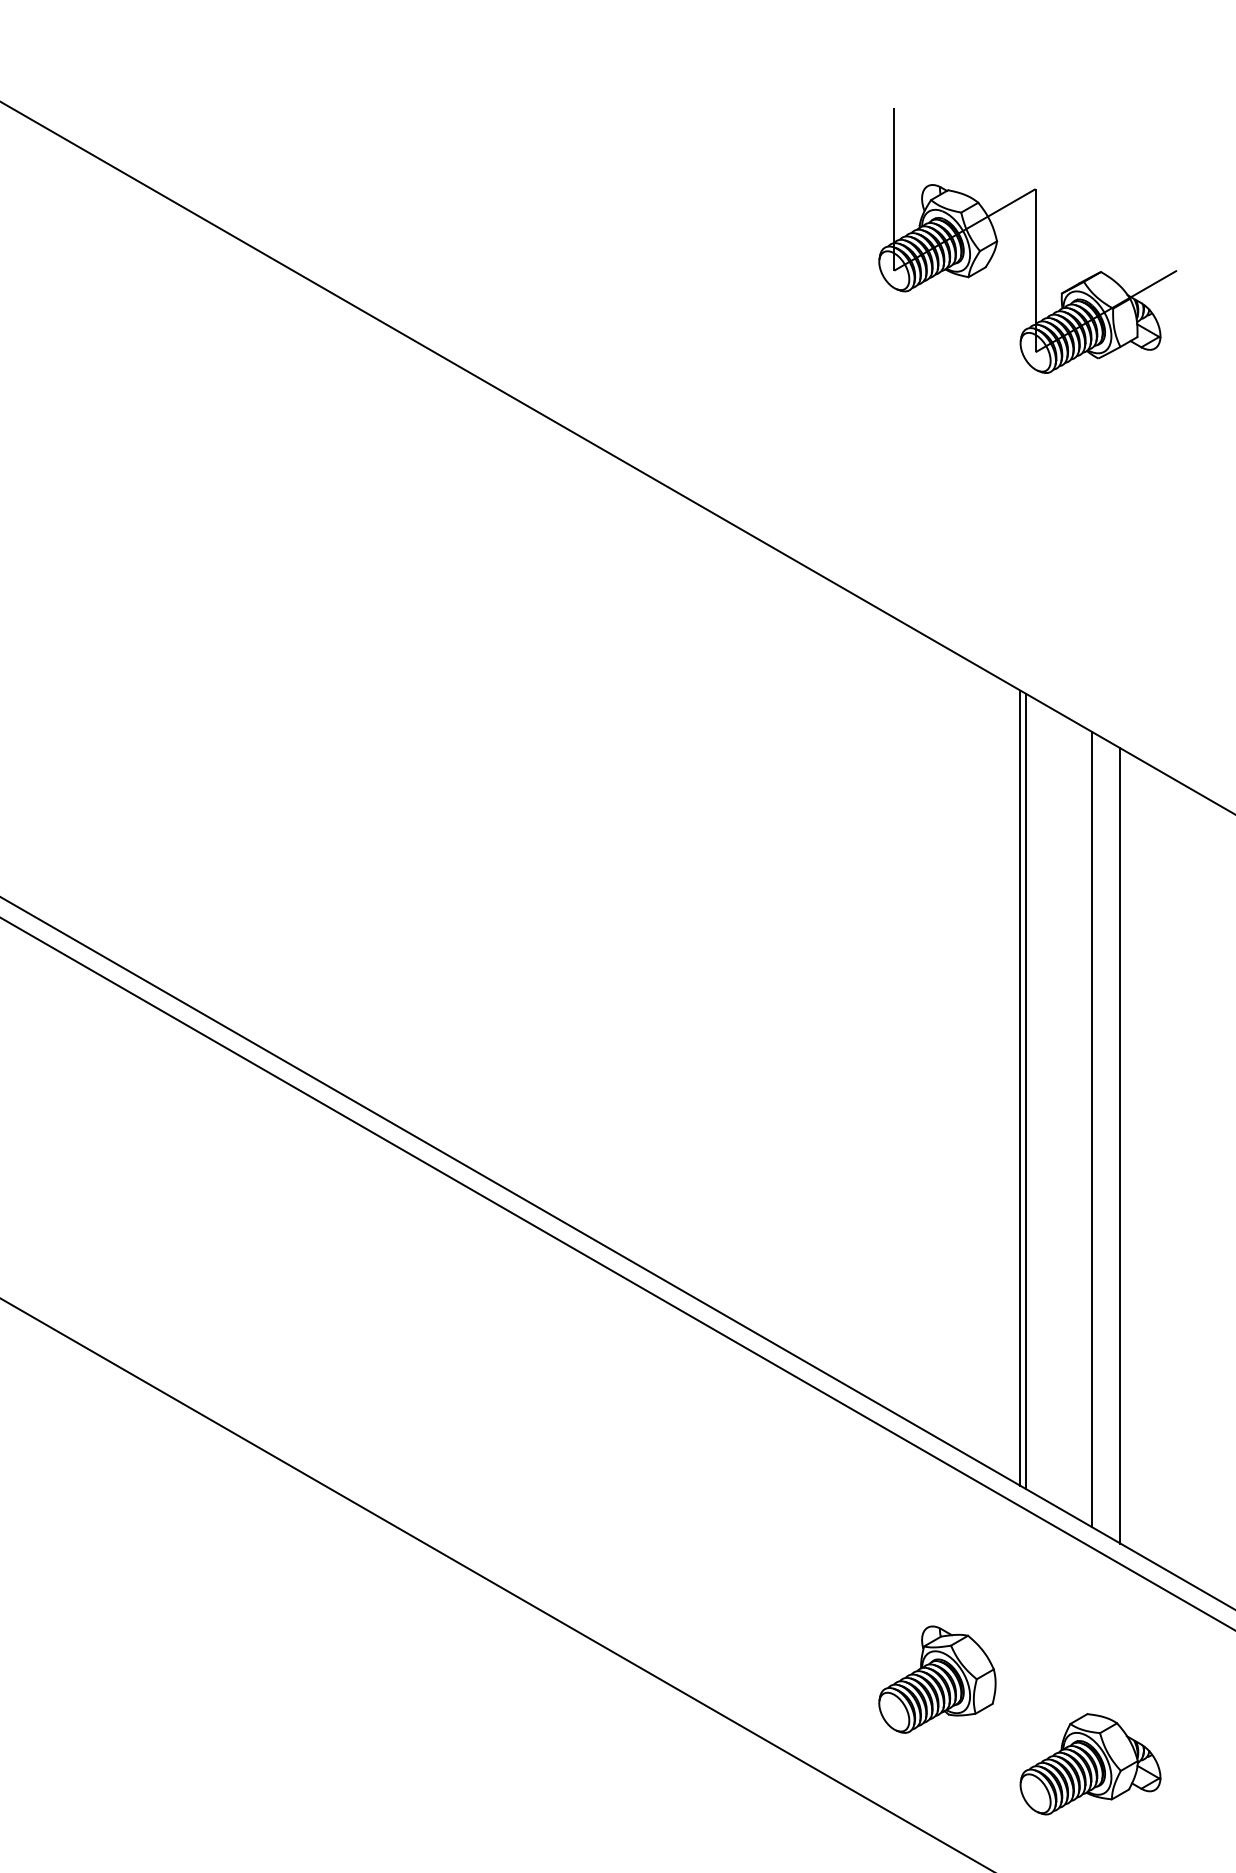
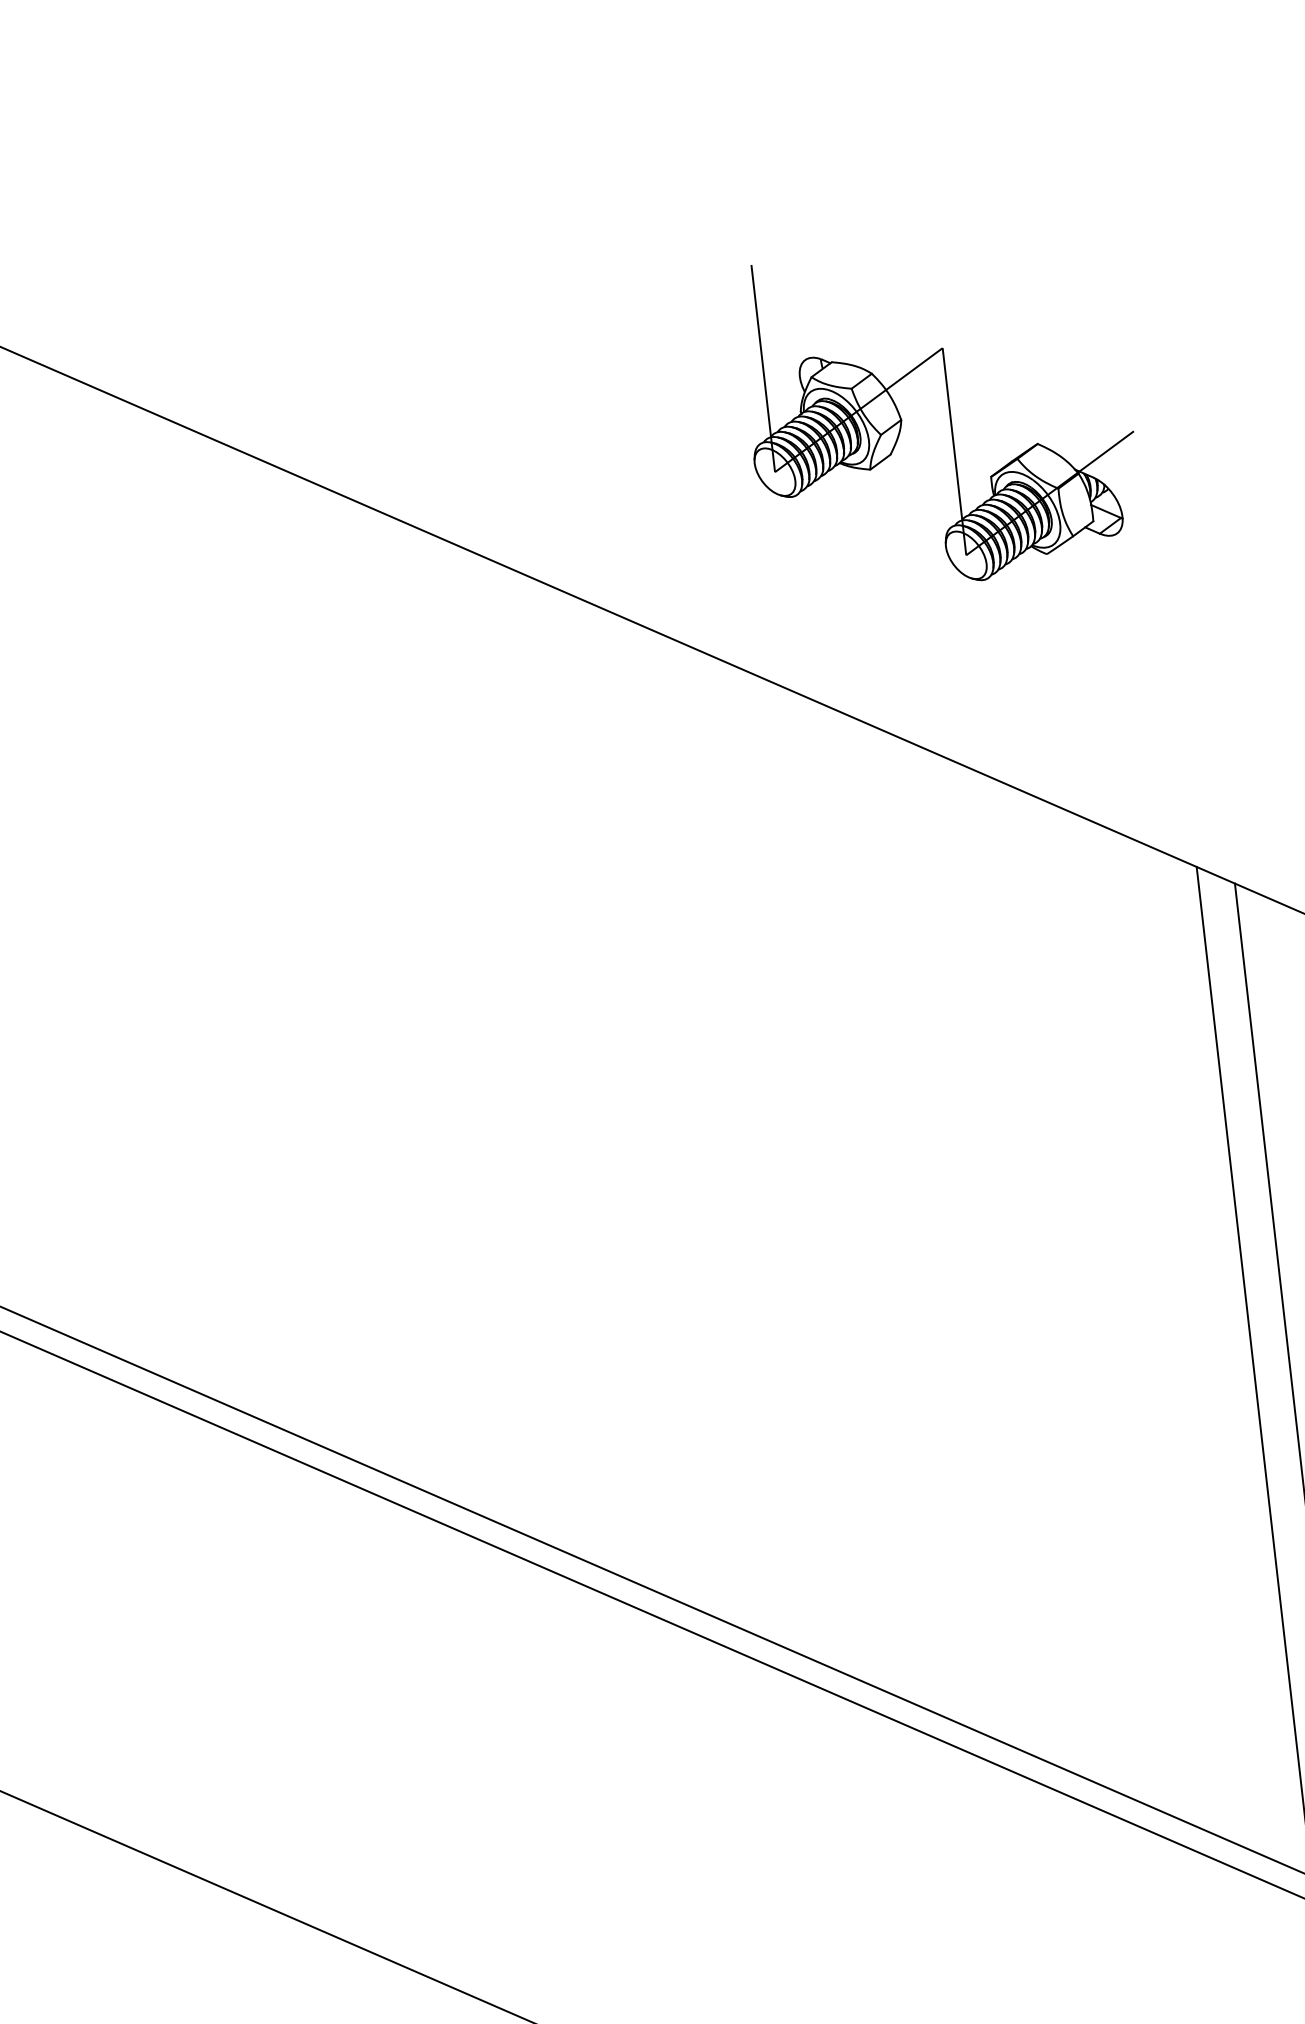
part: (1035, 240) -> (949, 413), moved
line: (1020, 1087) -> (1157, 1328), removed
line: (1026, 1091) -> (1165, 1332), removed

